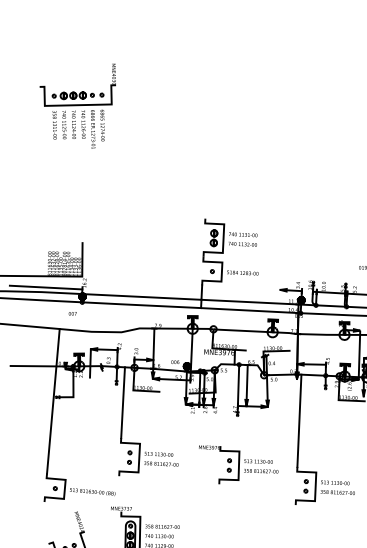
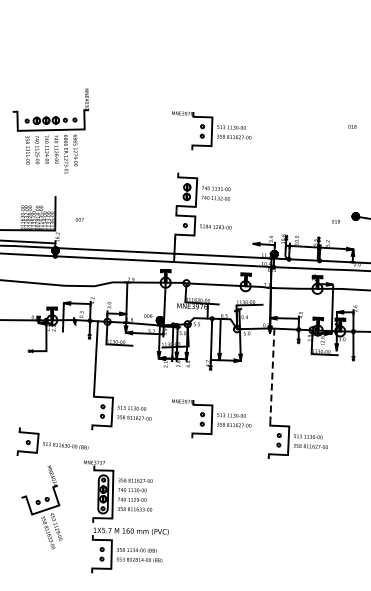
part: (77, 105) -> (50, 130), moved
part: (238, 176) -> (211, 130), added
text: (72, 313) -> (79, 219), moved
line: (53, 400) -> (26, 354), removed
line: (299, 421) -> (272, 375), solid -> dashed

